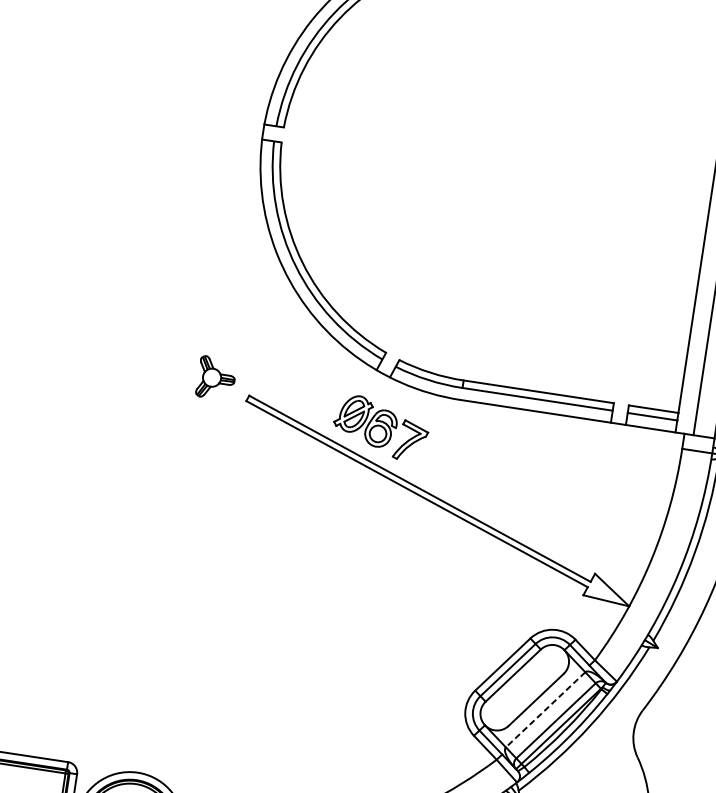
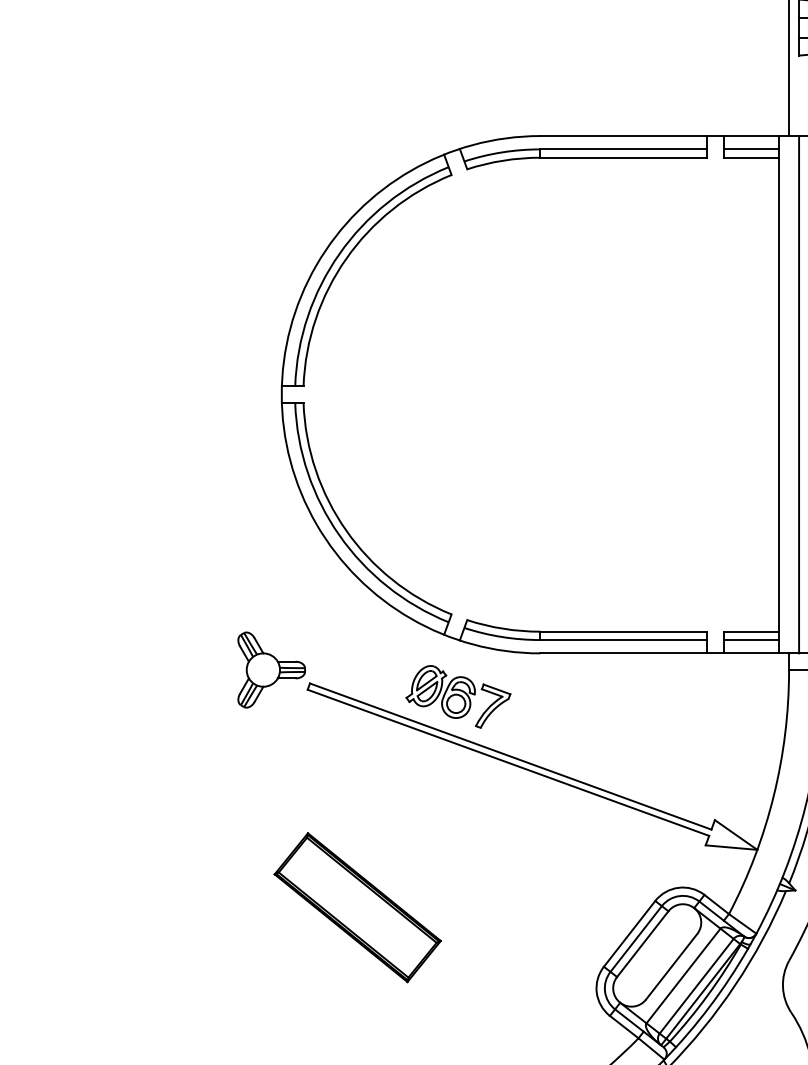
part: (216, 377) -> (271, 669), size x1.67
part: (261, 603) -> (357, 907), added
line: (545, 710) -> (683, 976), dashed -> solid

